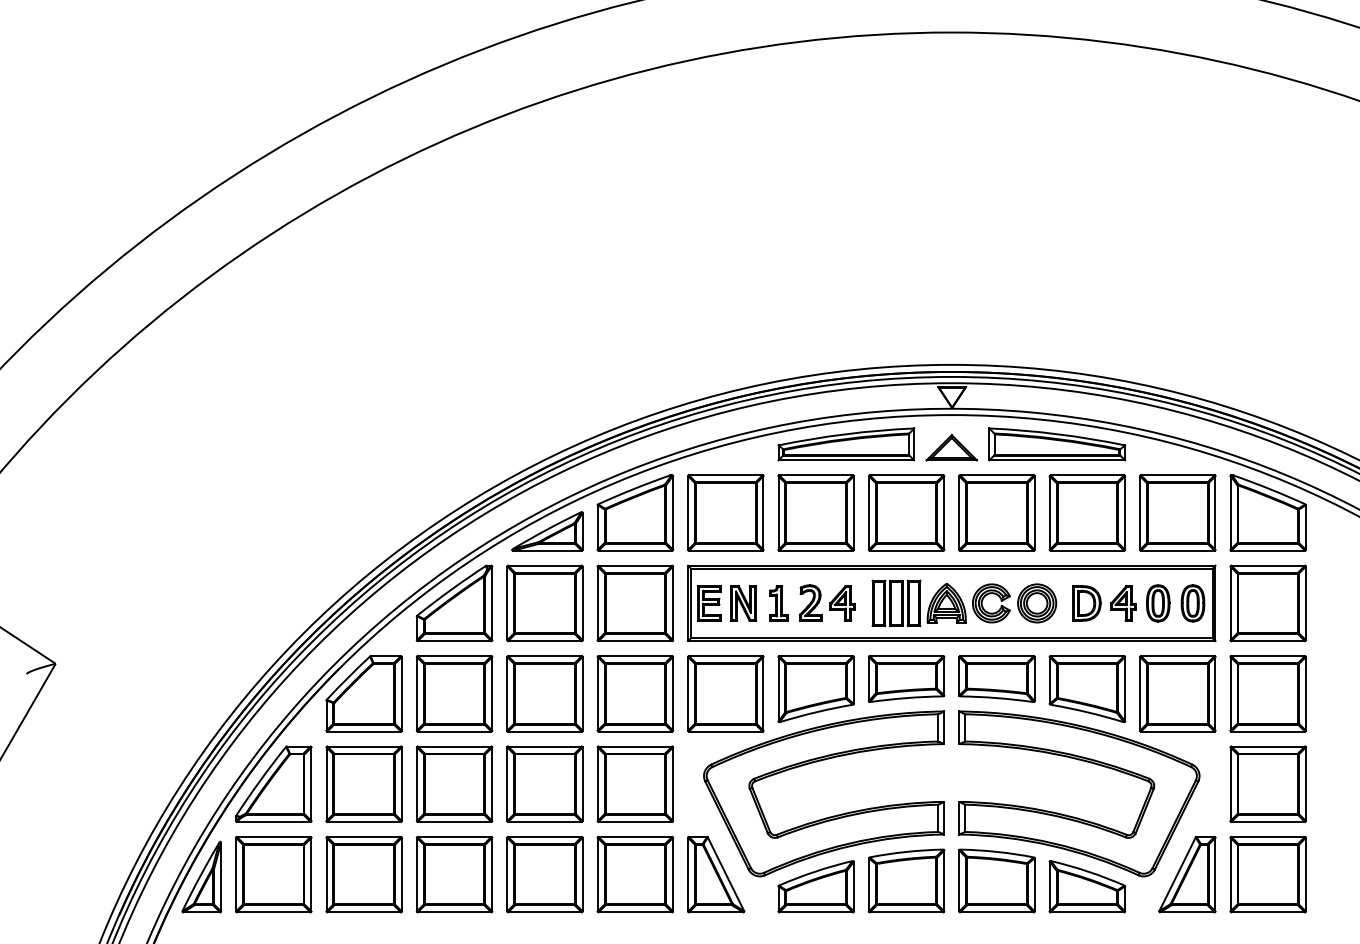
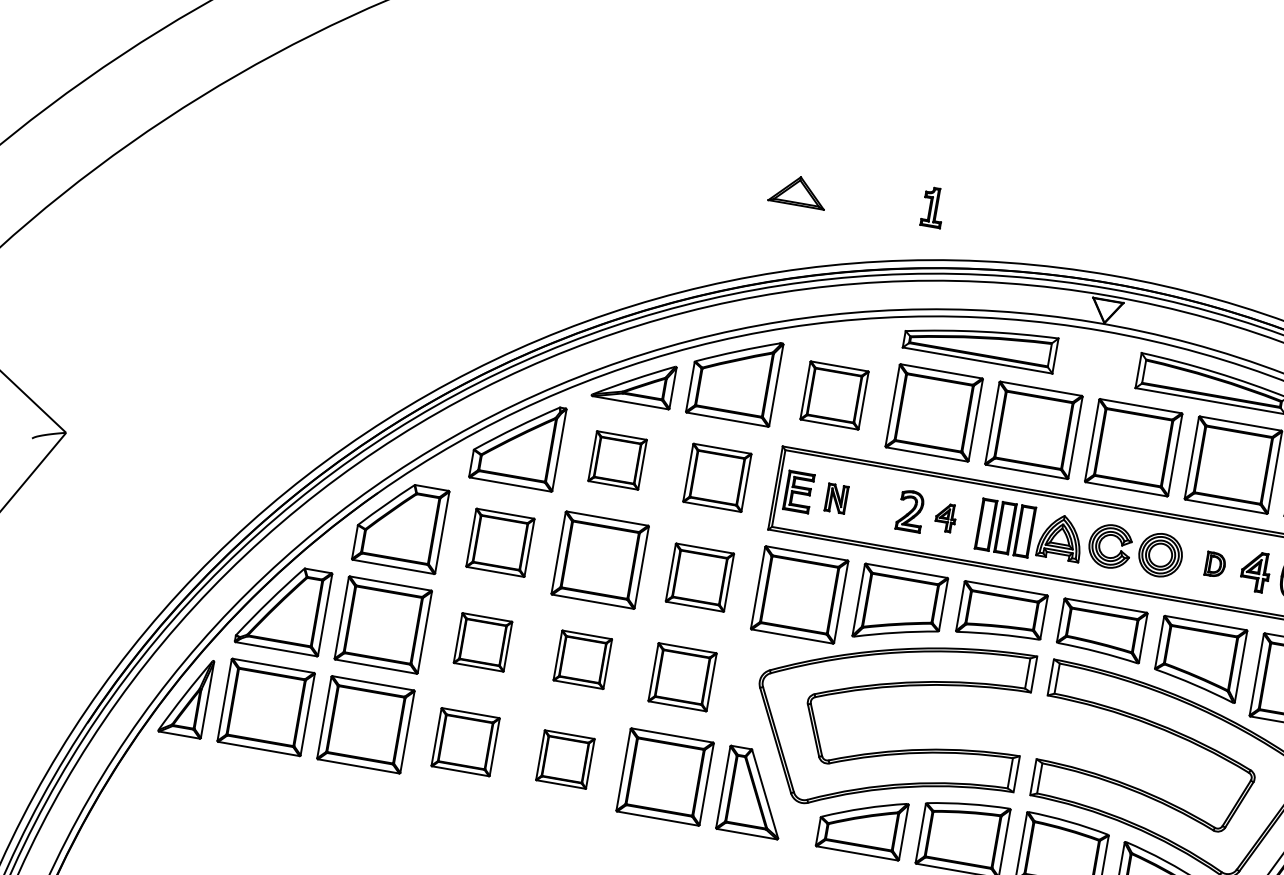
part: (951, 447) -> (798, 190), moved
part: (725, 512) -> (834, 394), size x0.7
part: (544, 603) -> (617, 460), size x0.6
part: (635, 603) -> (717, 477), size x0.7
part: (743, 603) -> (836, 498), size x0.7
part: (778, 603) -> (932, 207), moved
part: (842, 603) -> (945, 517), size x0.7
part: (1086, 603) -> (1215, 564), size x0.6
part: (454, 693) -> (500, 542), size x0.7
part: (635, 693) -> (700, 577), size x0.7
part: (454, 783) -> (483, 641), size x0.6
part: (544, 783) -> (582, 659), size x0.6
part: (635, 783) -> (682, 676), size x0.7
part: (454, 874) -> (465, 742), size x0.7
part: (544, 874) -> (564, 759), size x0.6

